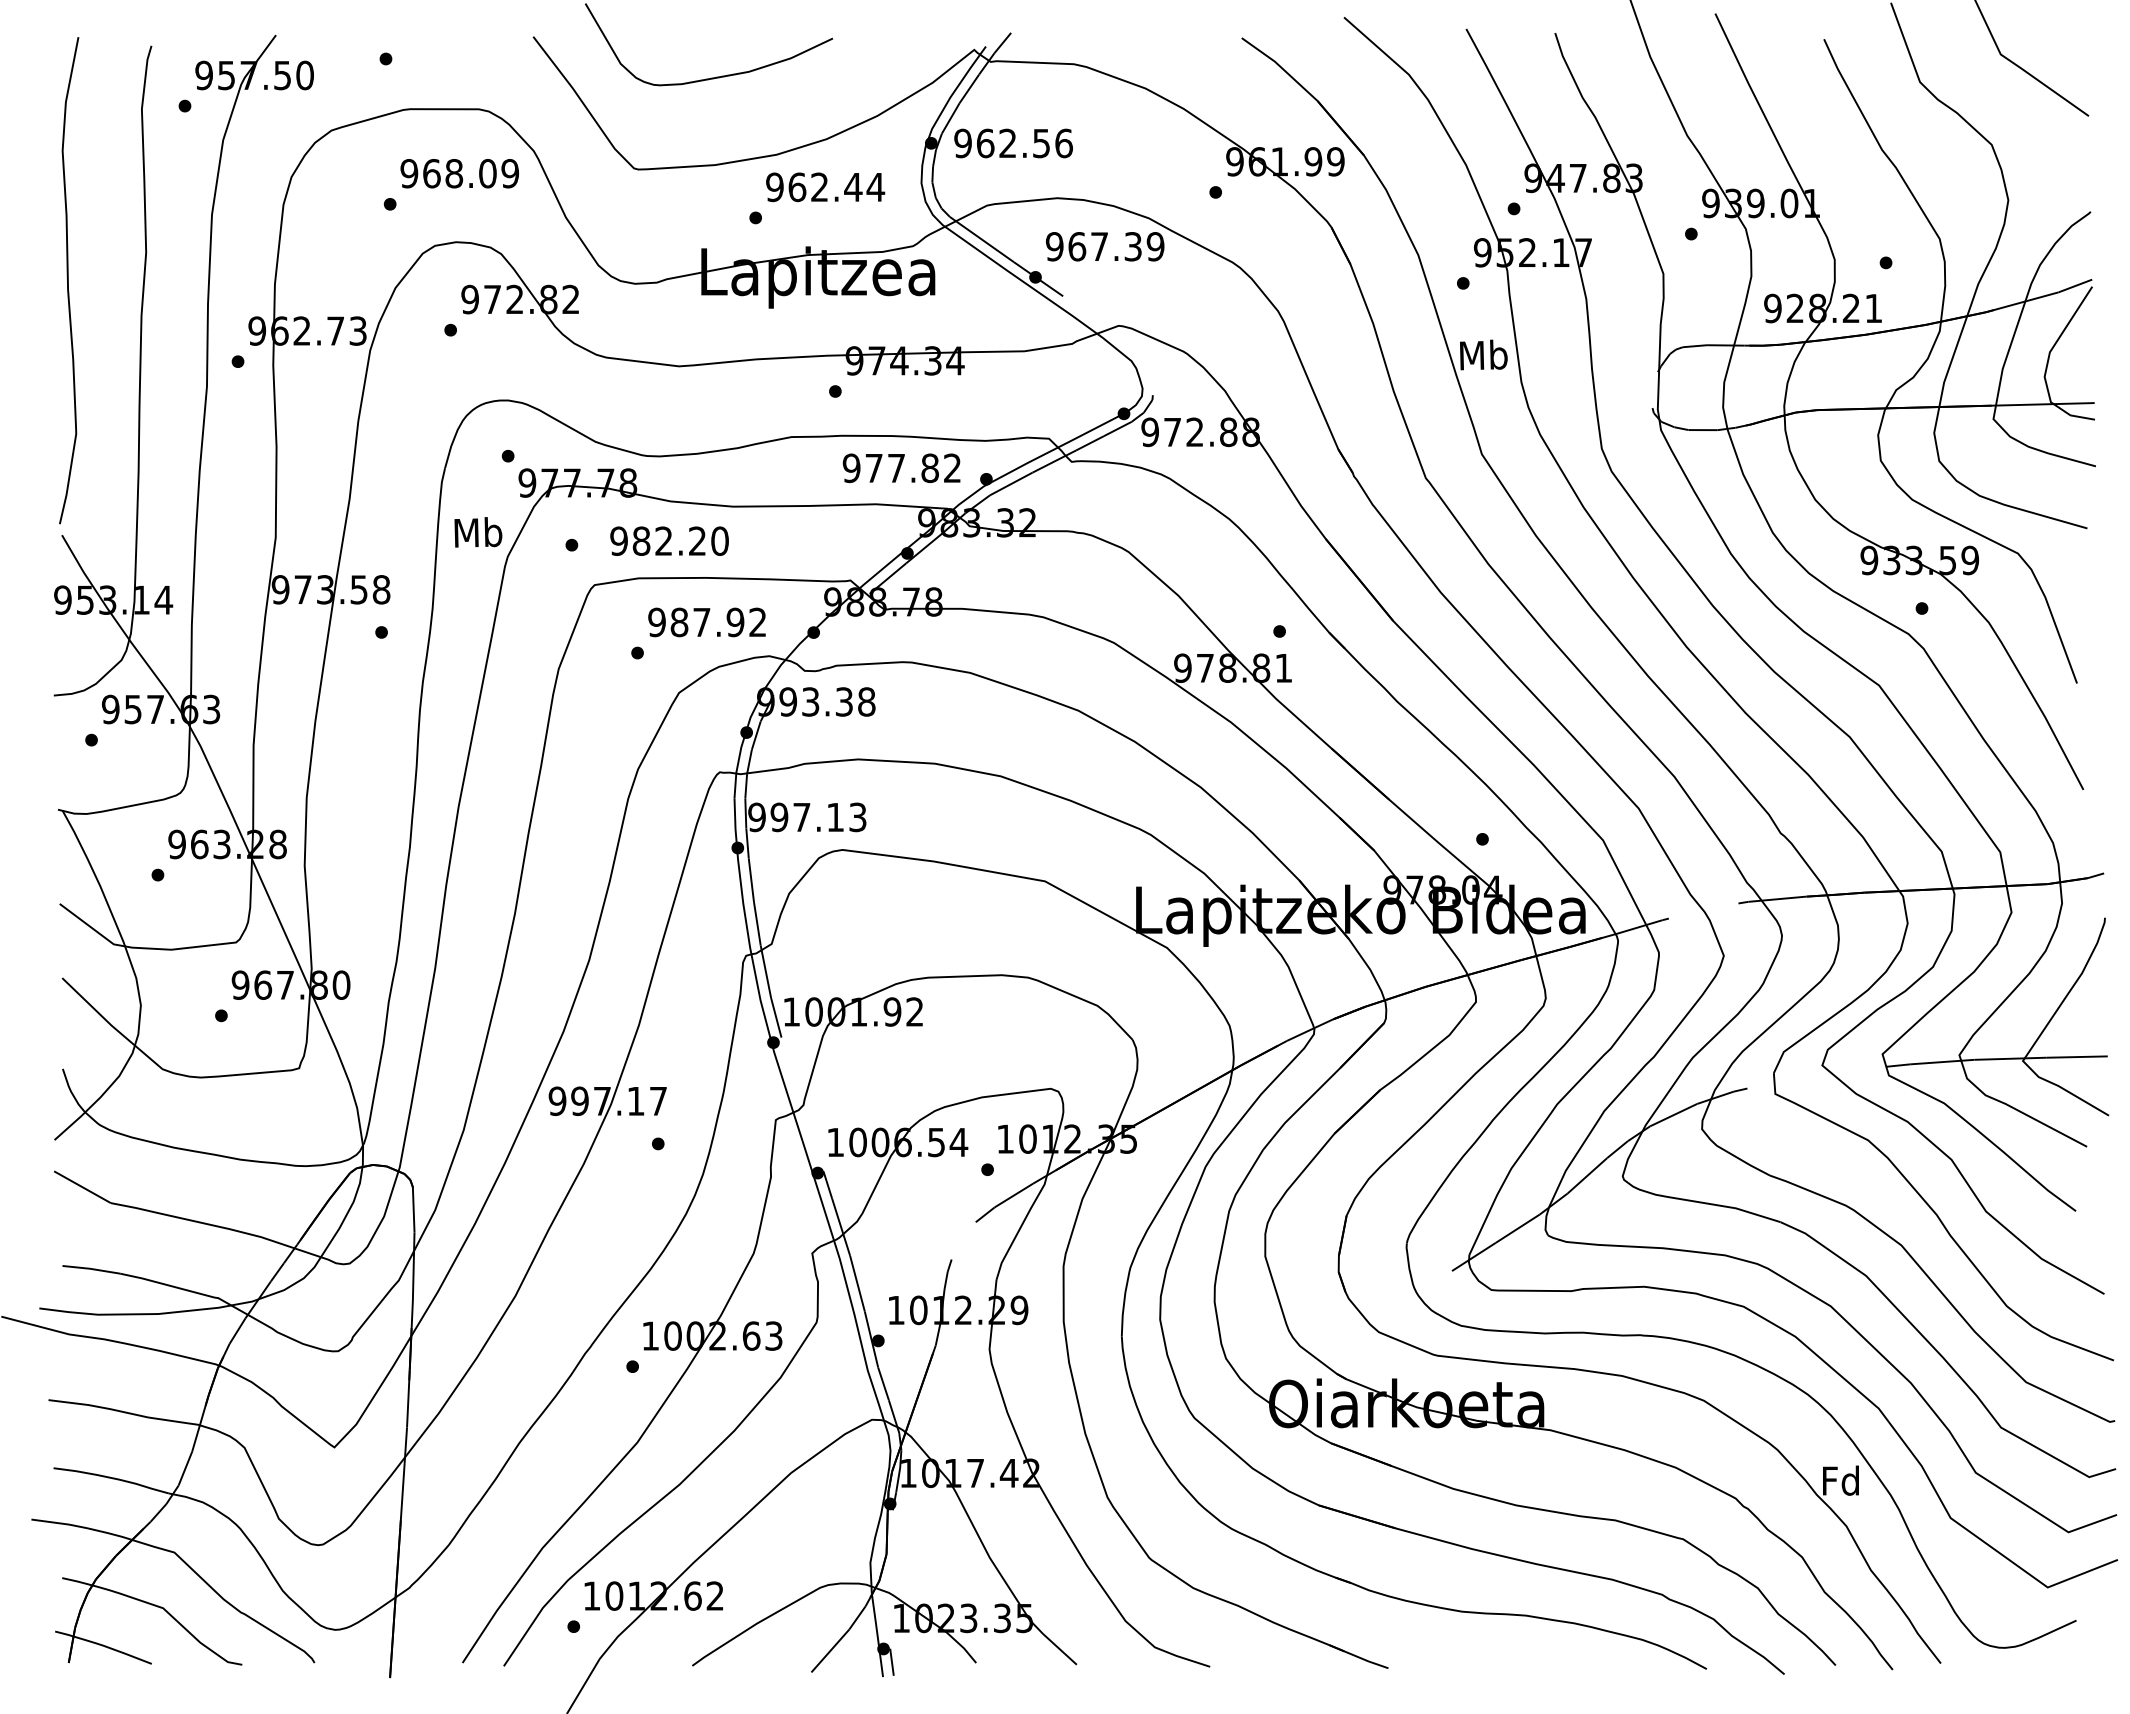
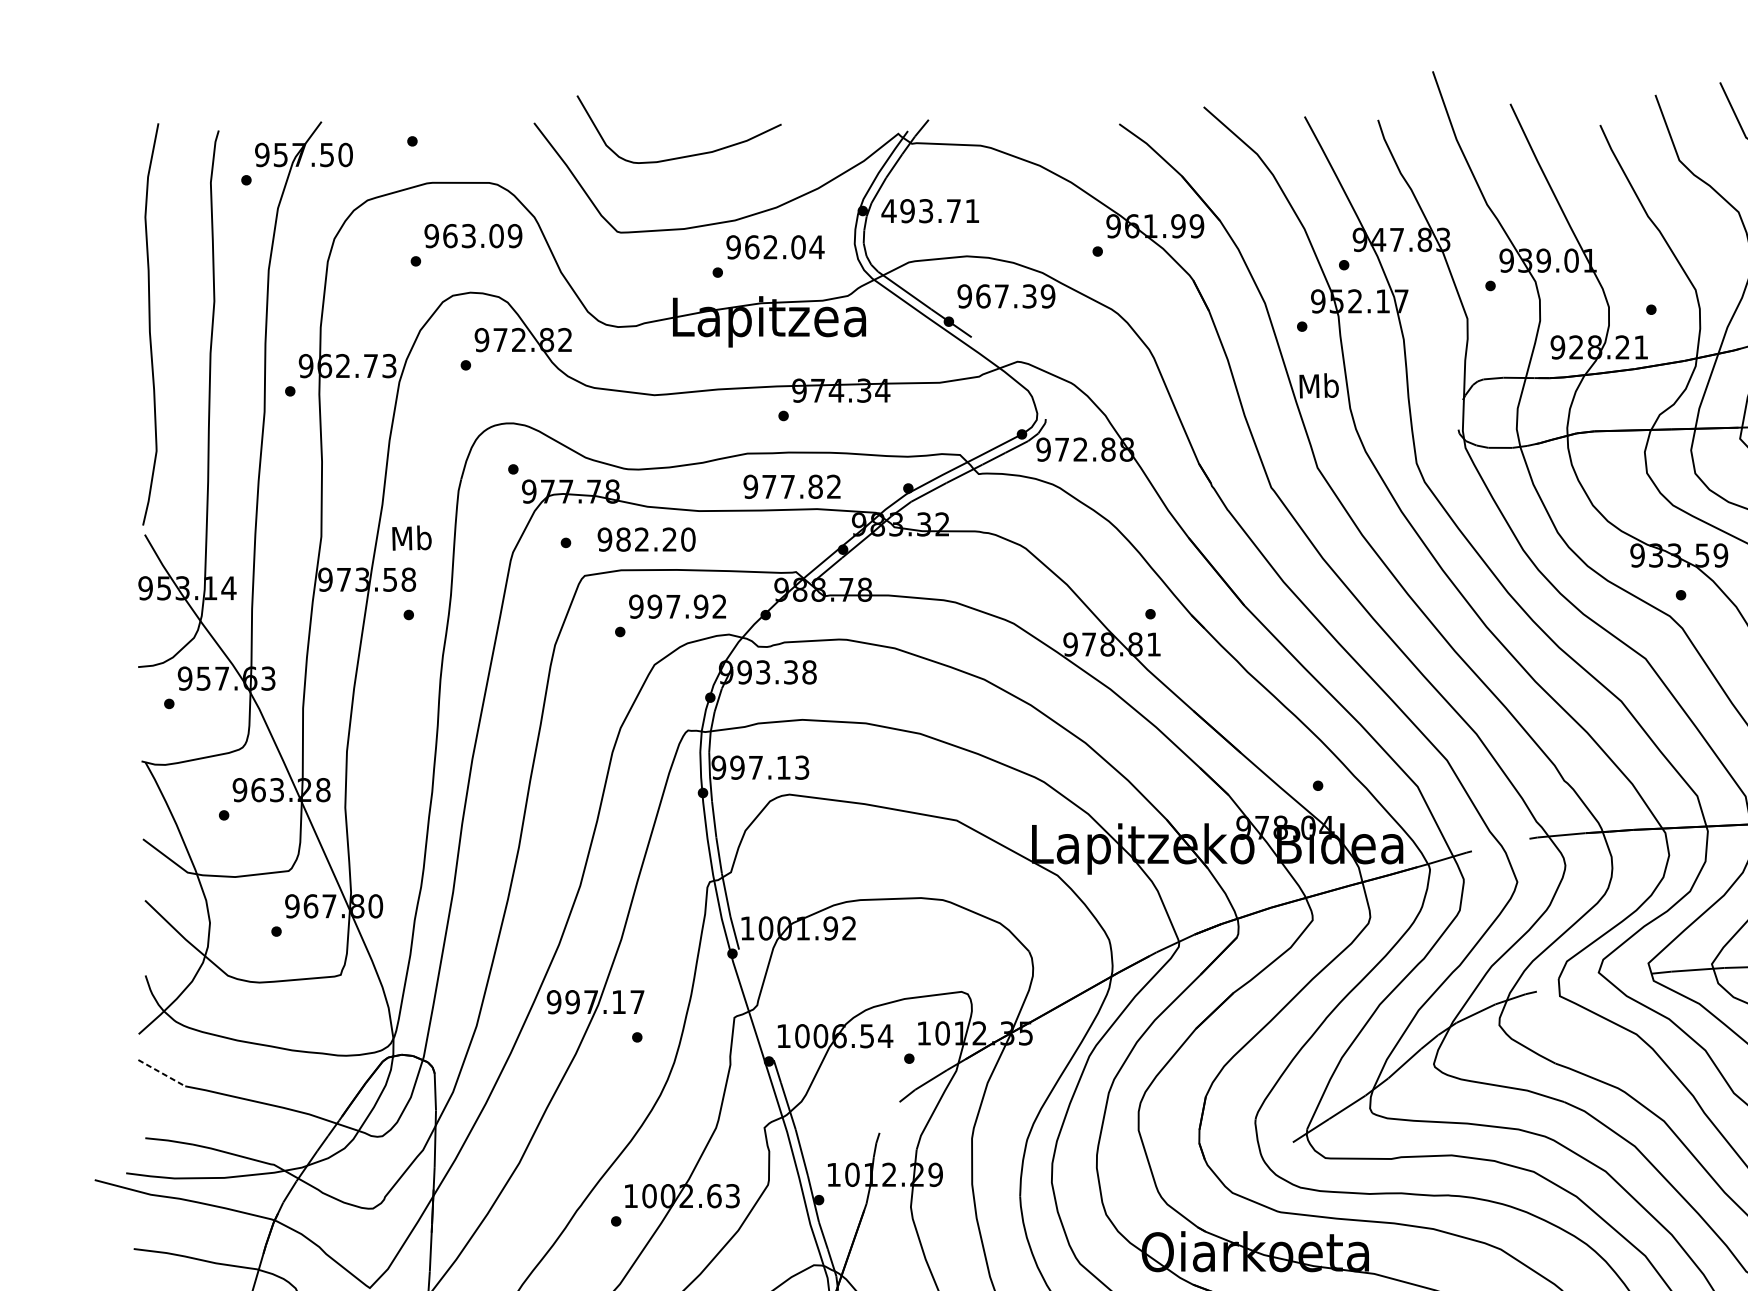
text: (1013, 143) -> (930, 211), 962.56 -> 493.71
text: (454, 173) -> (469, 235), 968.09 -> 963.09
text: (853, 187) -> (798, 247), 962.44 -> 962.04
text: (901, 468) -> (791, 487), moved
text: (478, 532) -> (412, 538), moved
text: (679, 622) -> (654, 606), 987.92 -> 997.92
line: (82, 1187) -> (161, 1073), solid -> dashed

